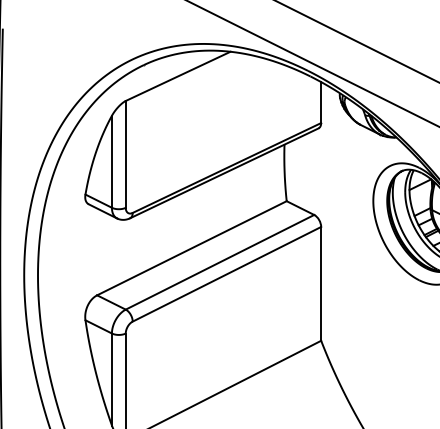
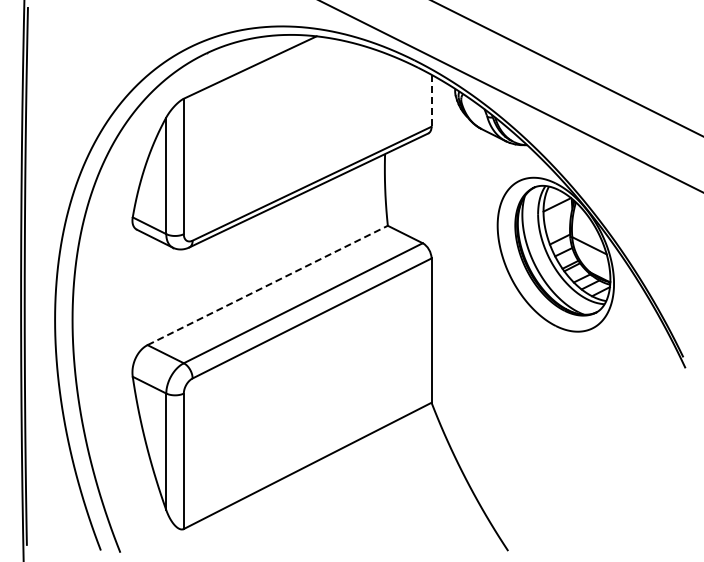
line: (321, 102) -> (431, 100), solid -> dashed
line: (192, 248) -> (268, 285), solid -> dashed

